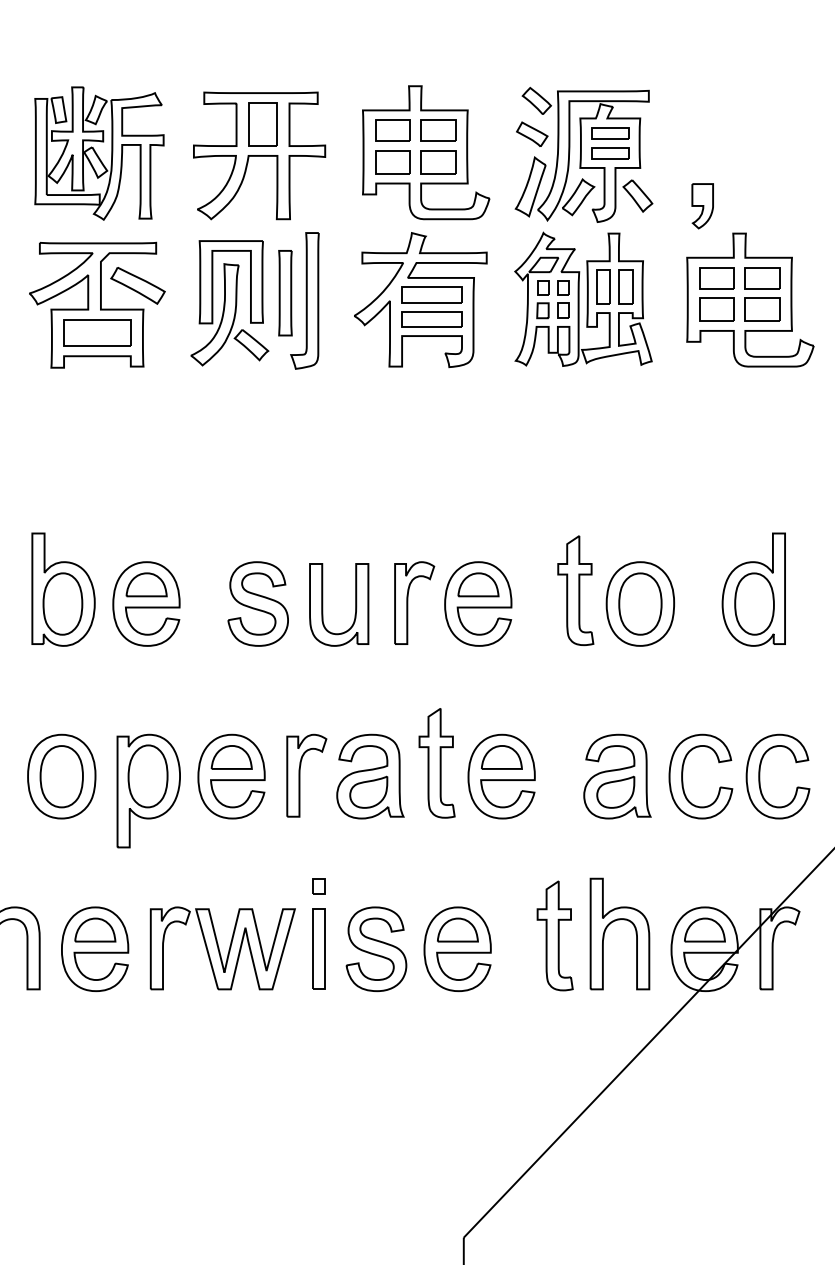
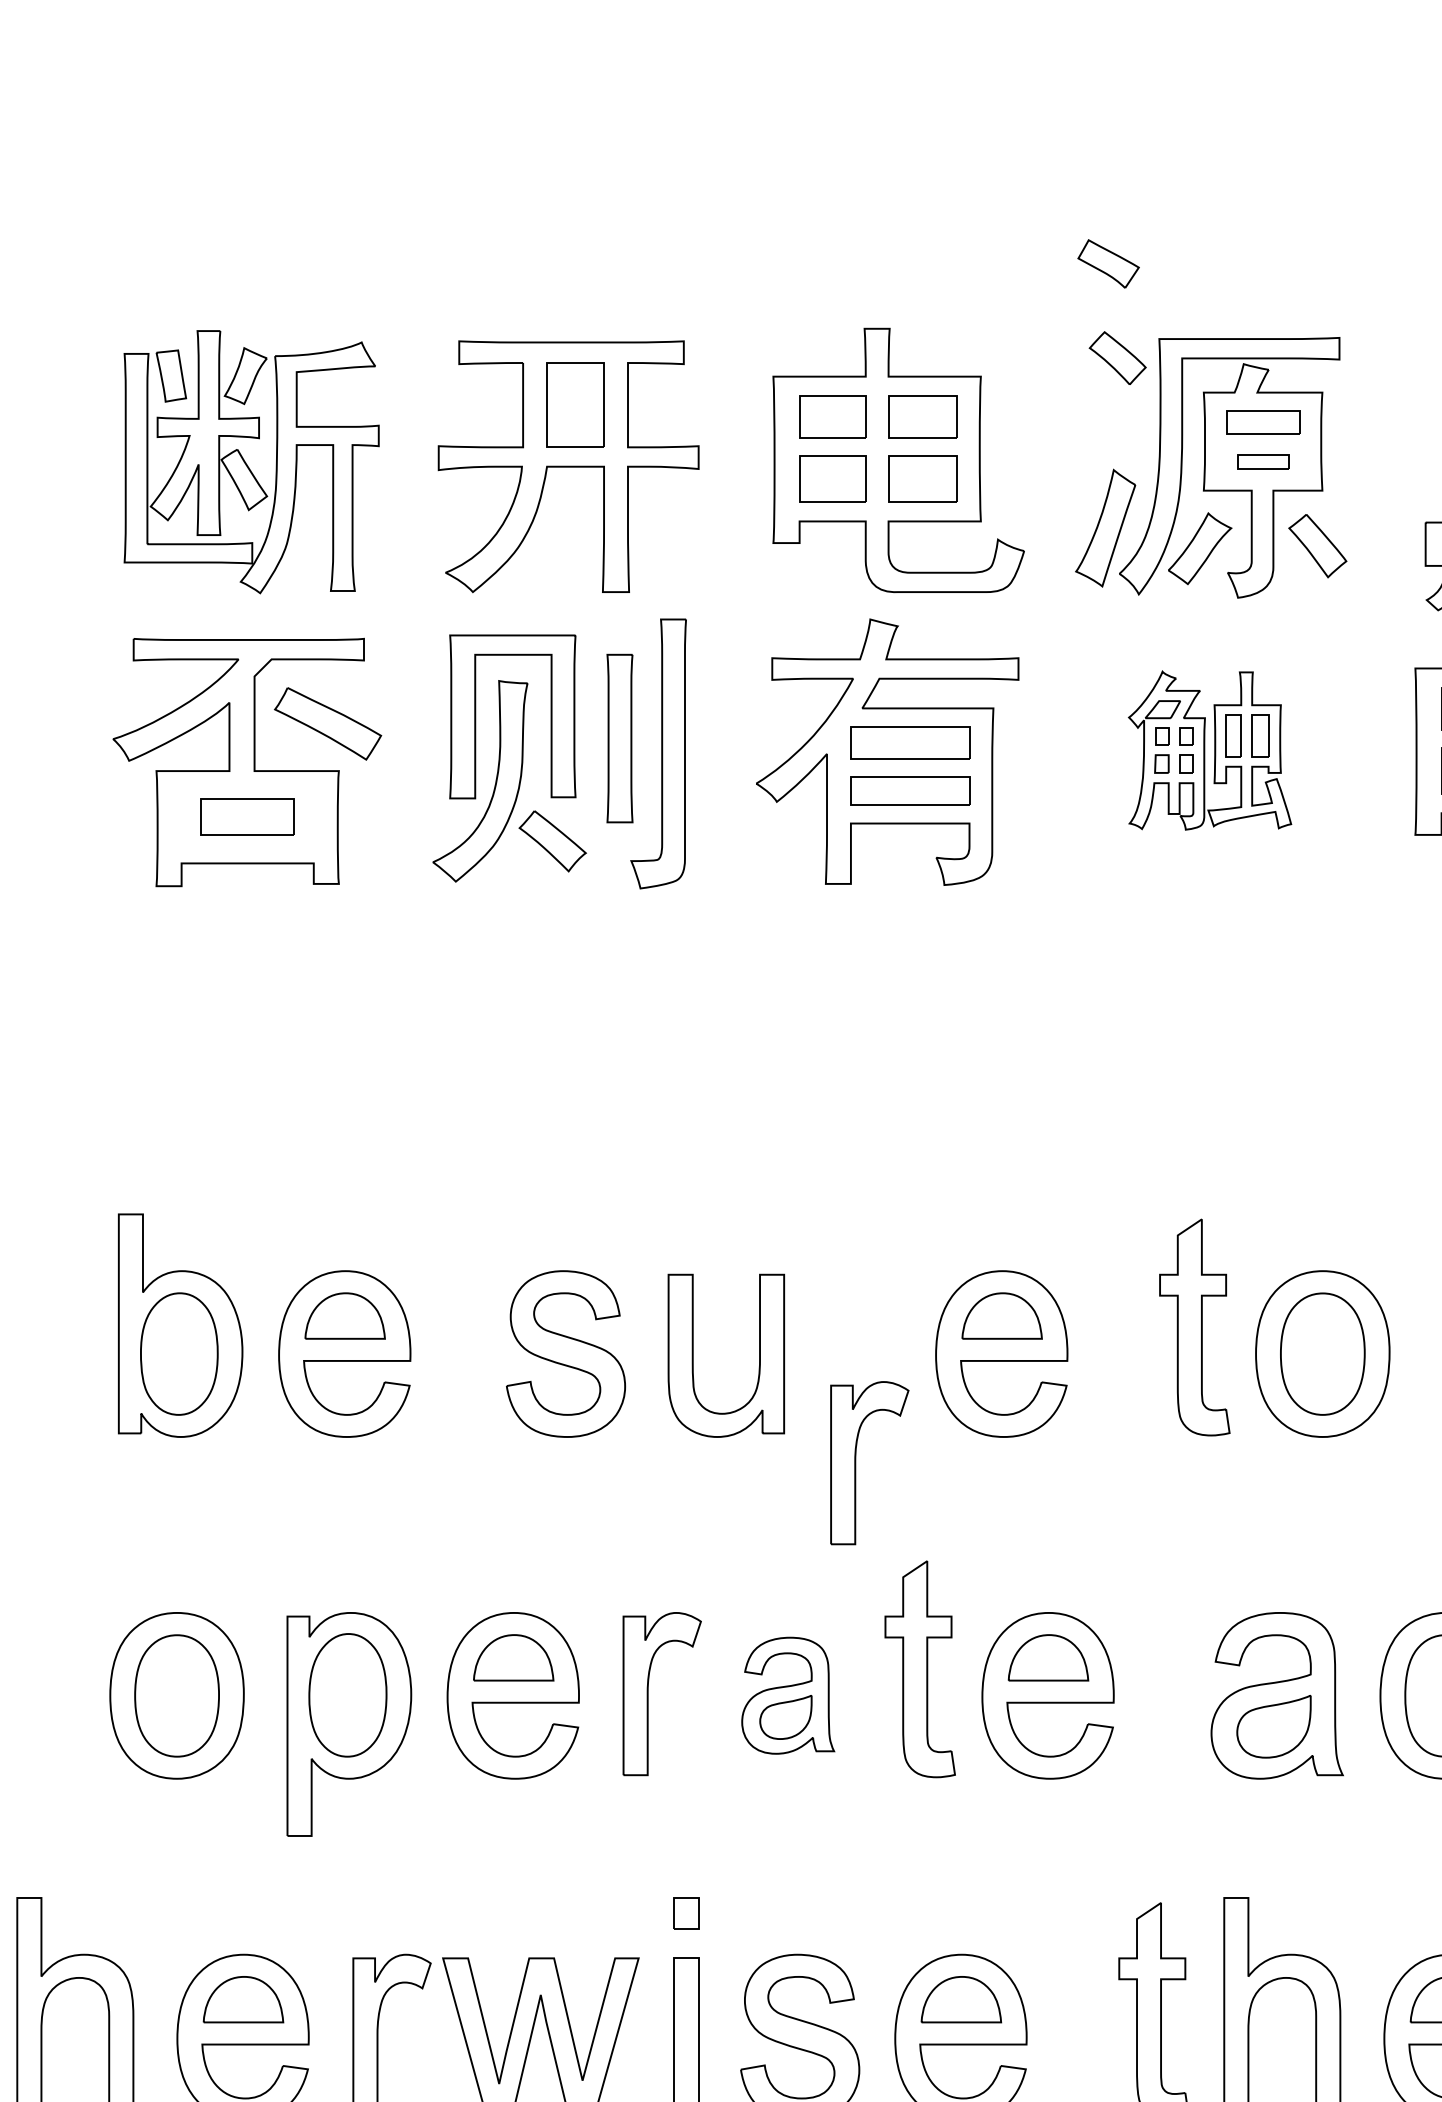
part: (532, 133) -> (1109, 262), moved
part: (610, 153) -> (1263, 461), size x0.7
part: (583, 298) -> (1210, 749), size x0.6
part: (97, 332) -> (247, 816), size x0.7
part: (414, 602) -> (869, 1461), moved
part: (370, 776) -> (788, 1695), size x0.7

